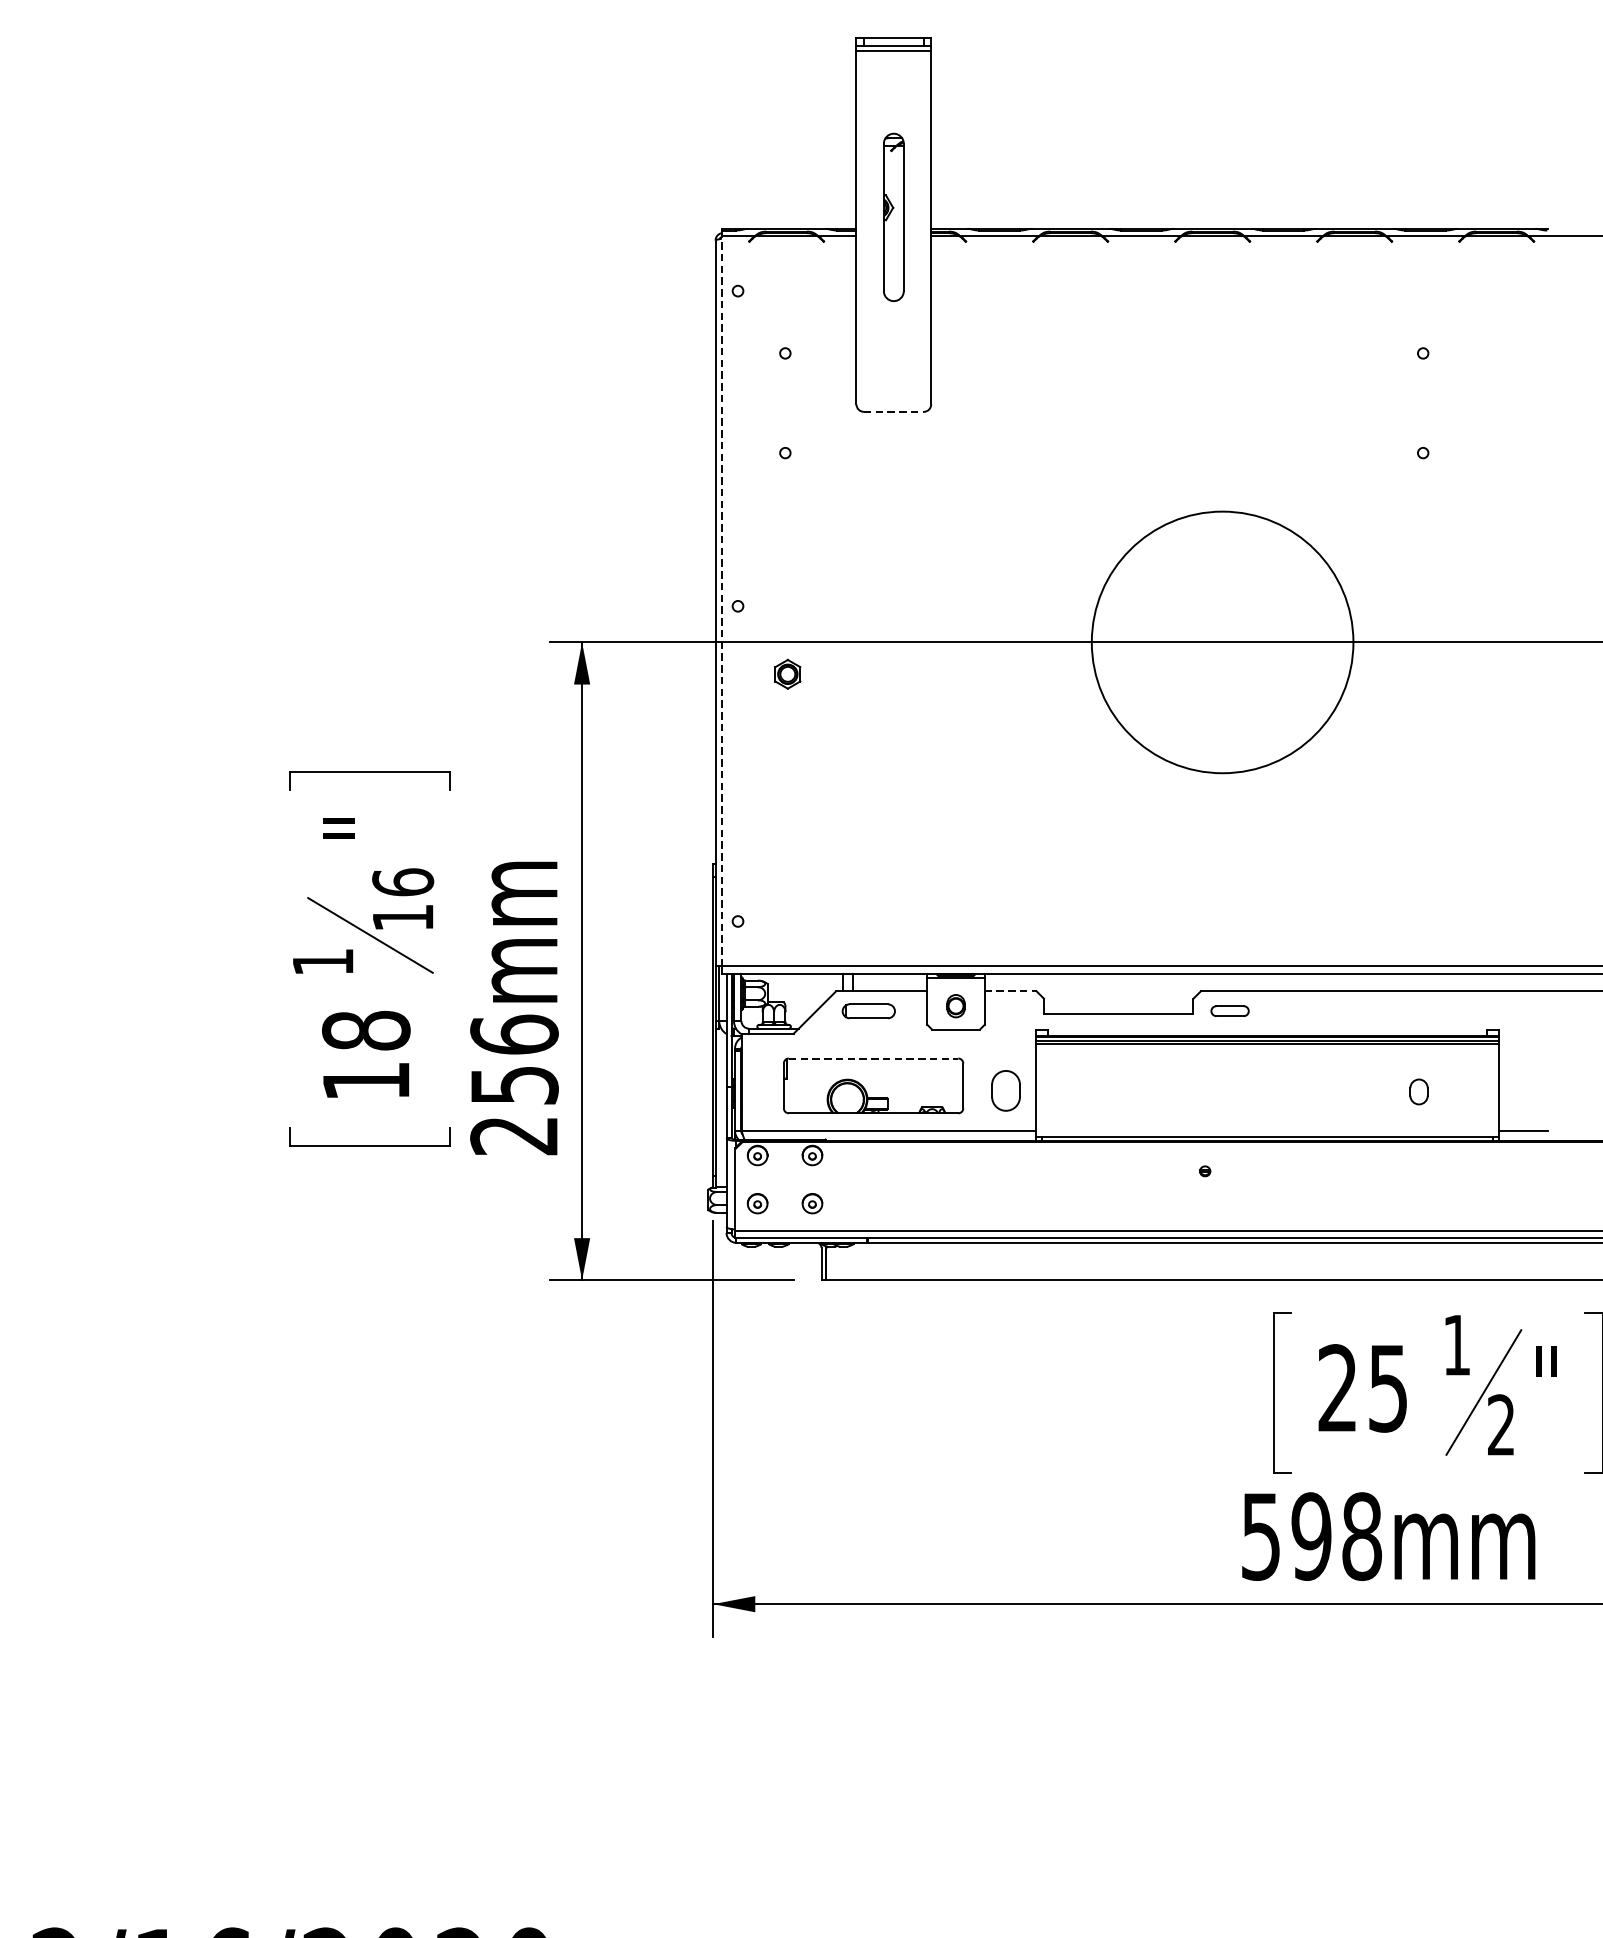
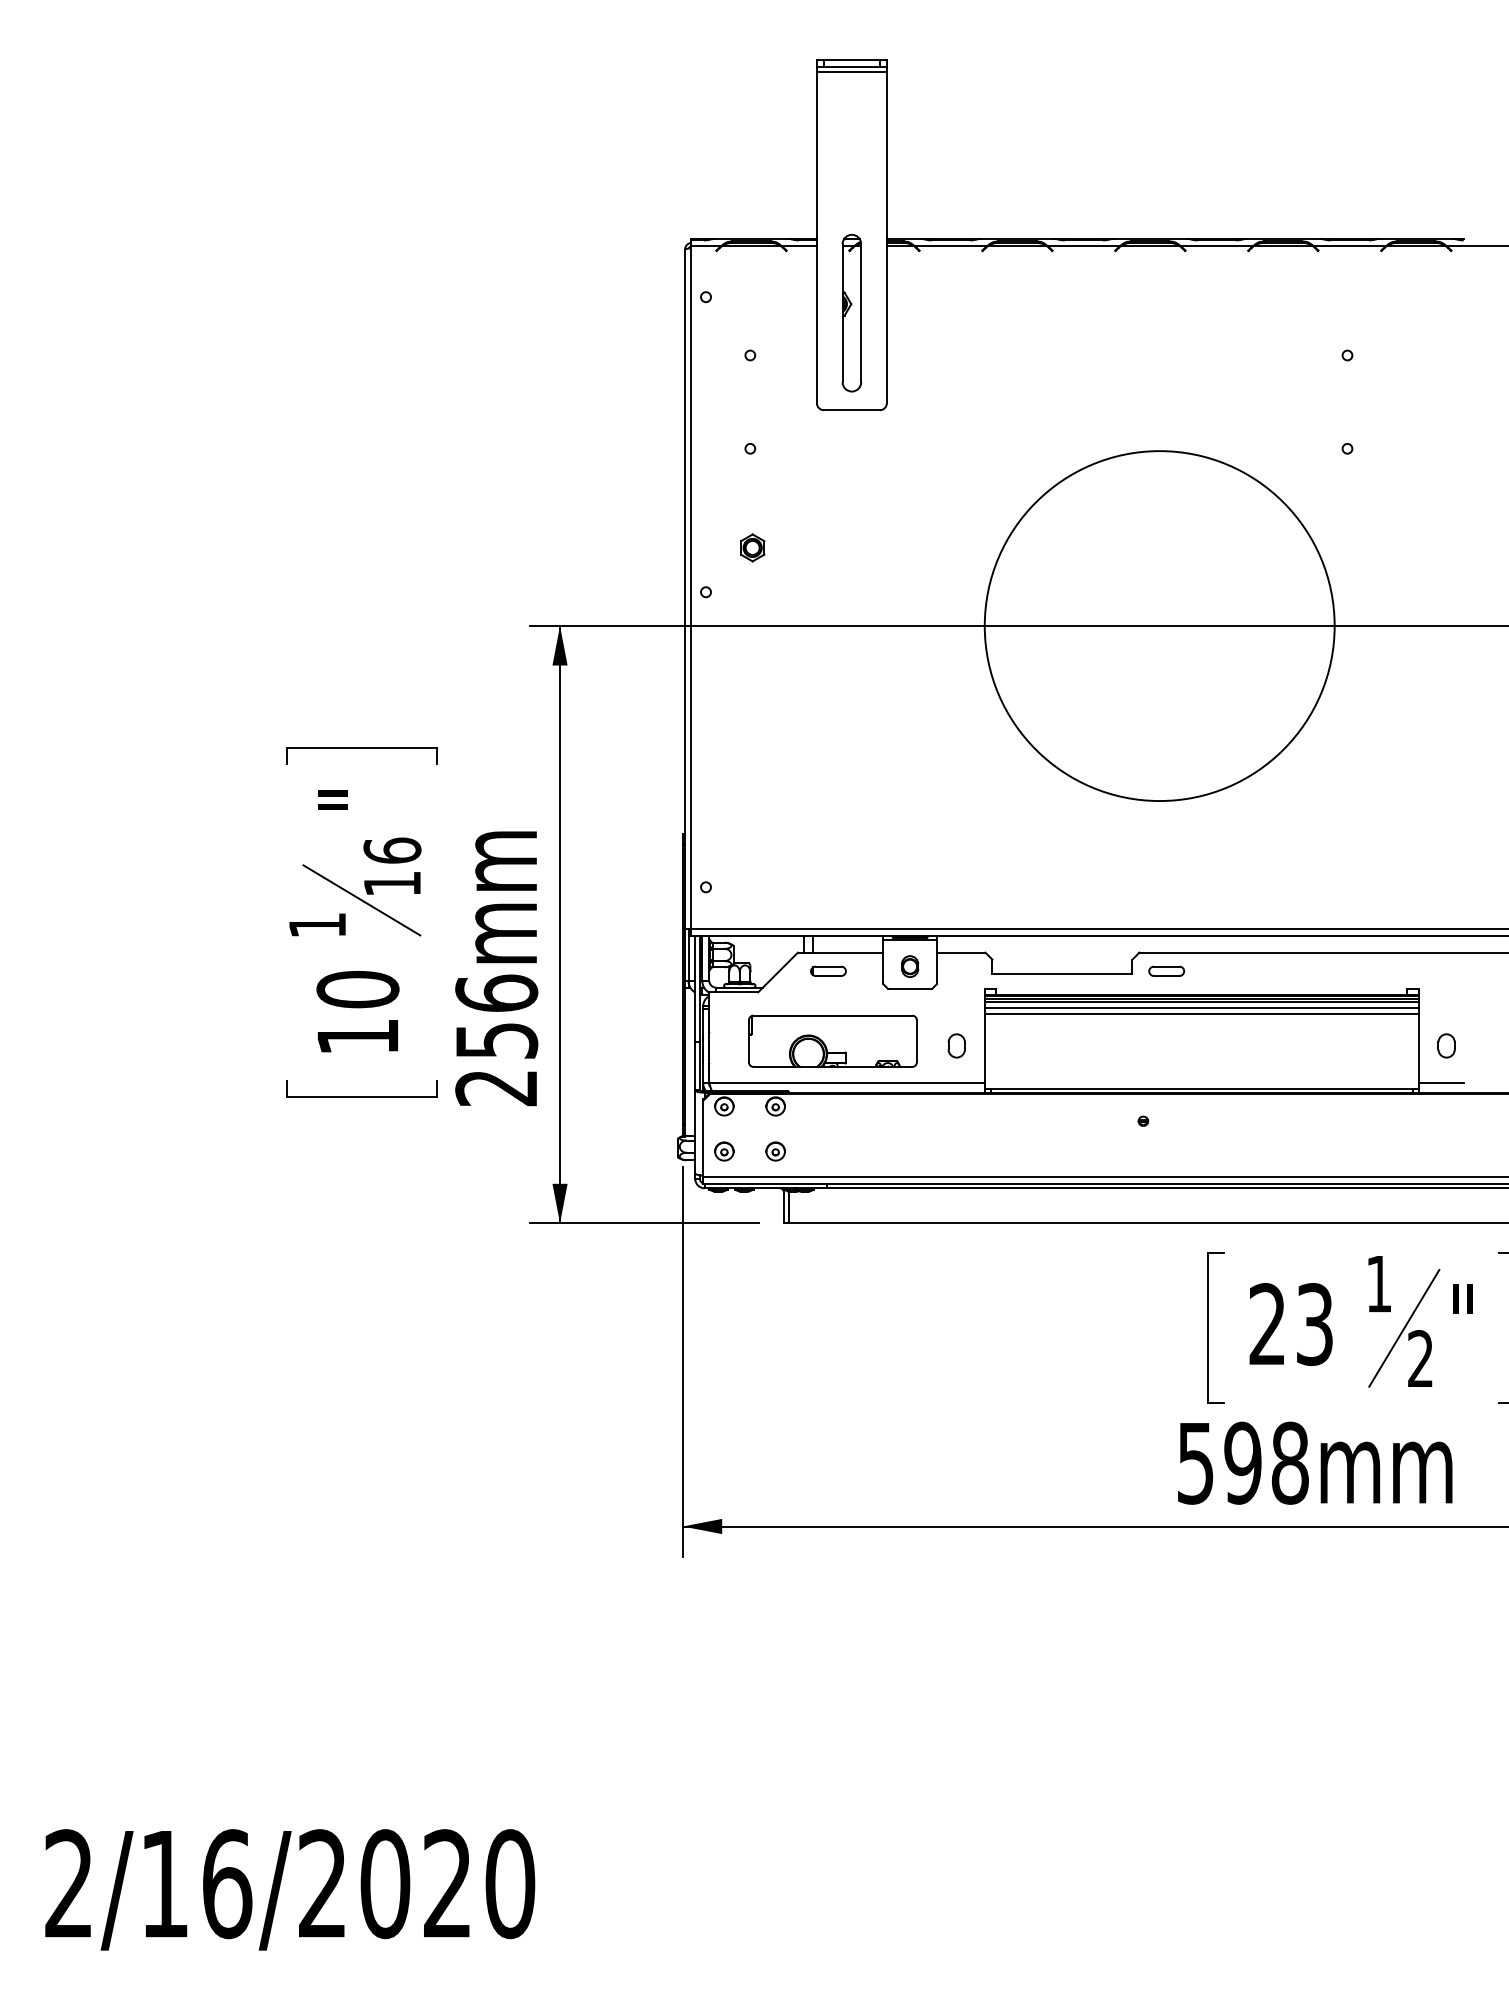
part: (893, 216) -> (851, 312), moved
line: (893, 412) -> (851, 410), dashed -> solid
line: (721, 601) -> (690, 587), dashed -> solid
circle: (1222, 642) -> (1159, 626), size x1.43
part: (787, 673) -> (752, 547), moved
line: (1010, 991) -> (961, 952), dashed -> solid
part: (868, 1010) -> (828, 970), size x0.71
text: (365, 1030) -> (357, 989), 18 -> 10
line: (1267, 1050) -> (1201, 1008), added
line: (1267, 1057) -> (1201, 1014), added
line: (874, 1058) -> (833, 1015), dashed -> solid
part: (1005, 1090) -> (956, 1045), size x0.62
part: (1418, 1091) -> (1446, 1045), moved
text: (1387, 1388) -> (1314, 1324), 25 -> 23

